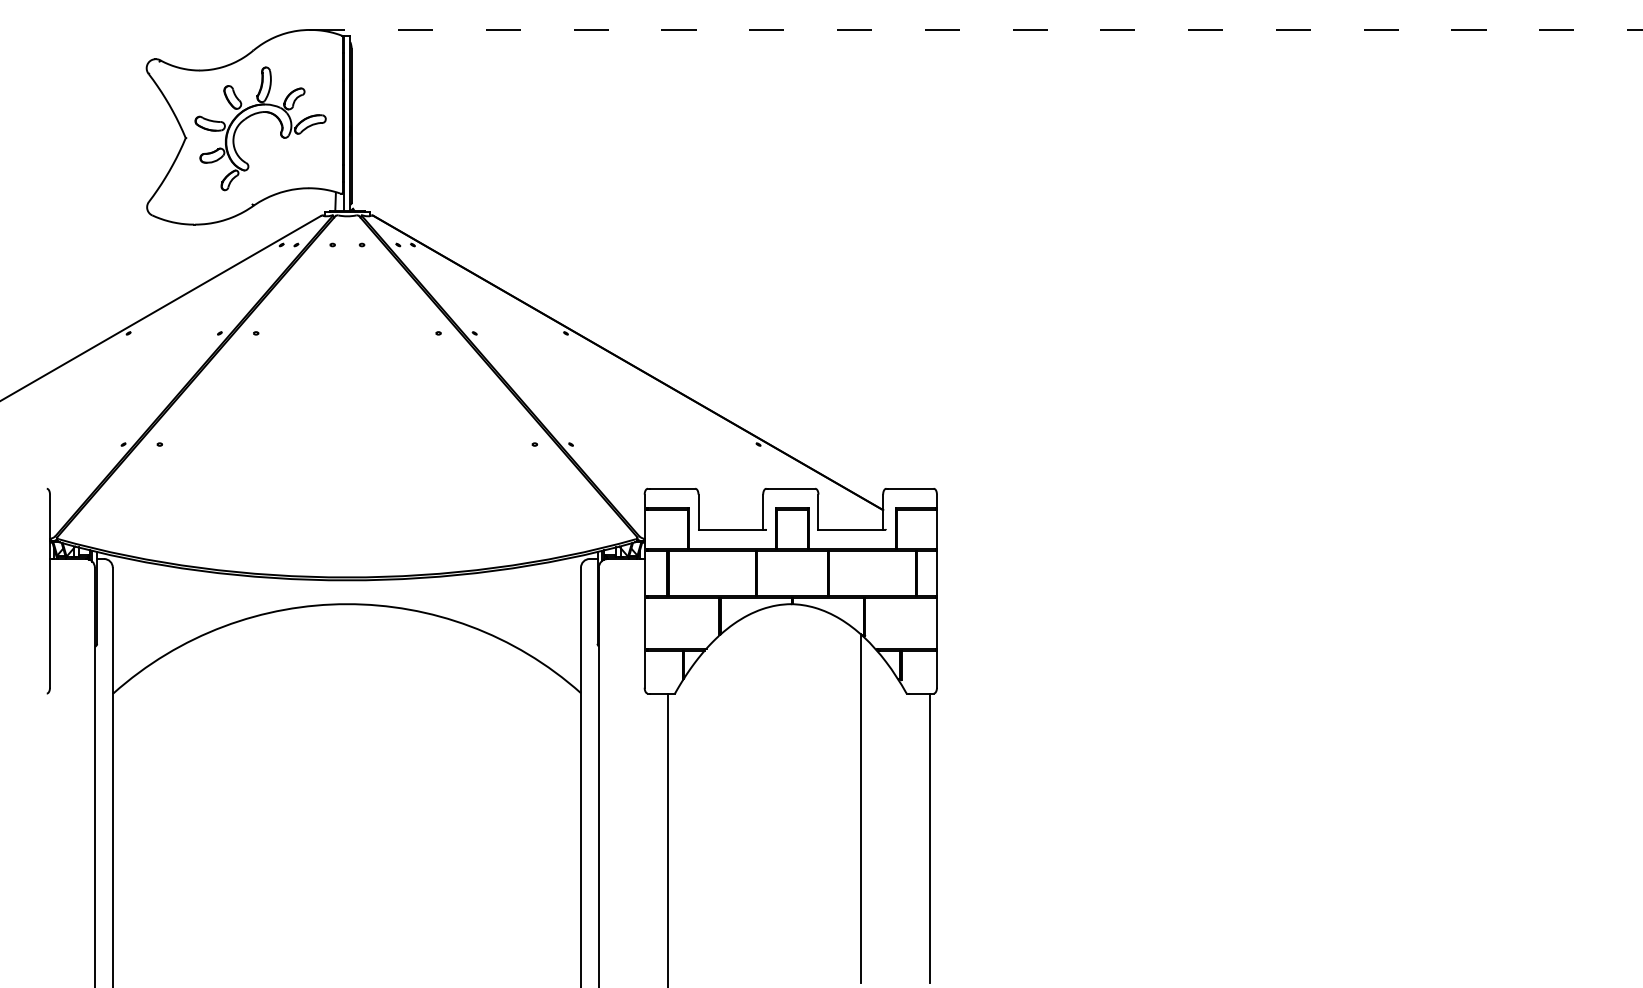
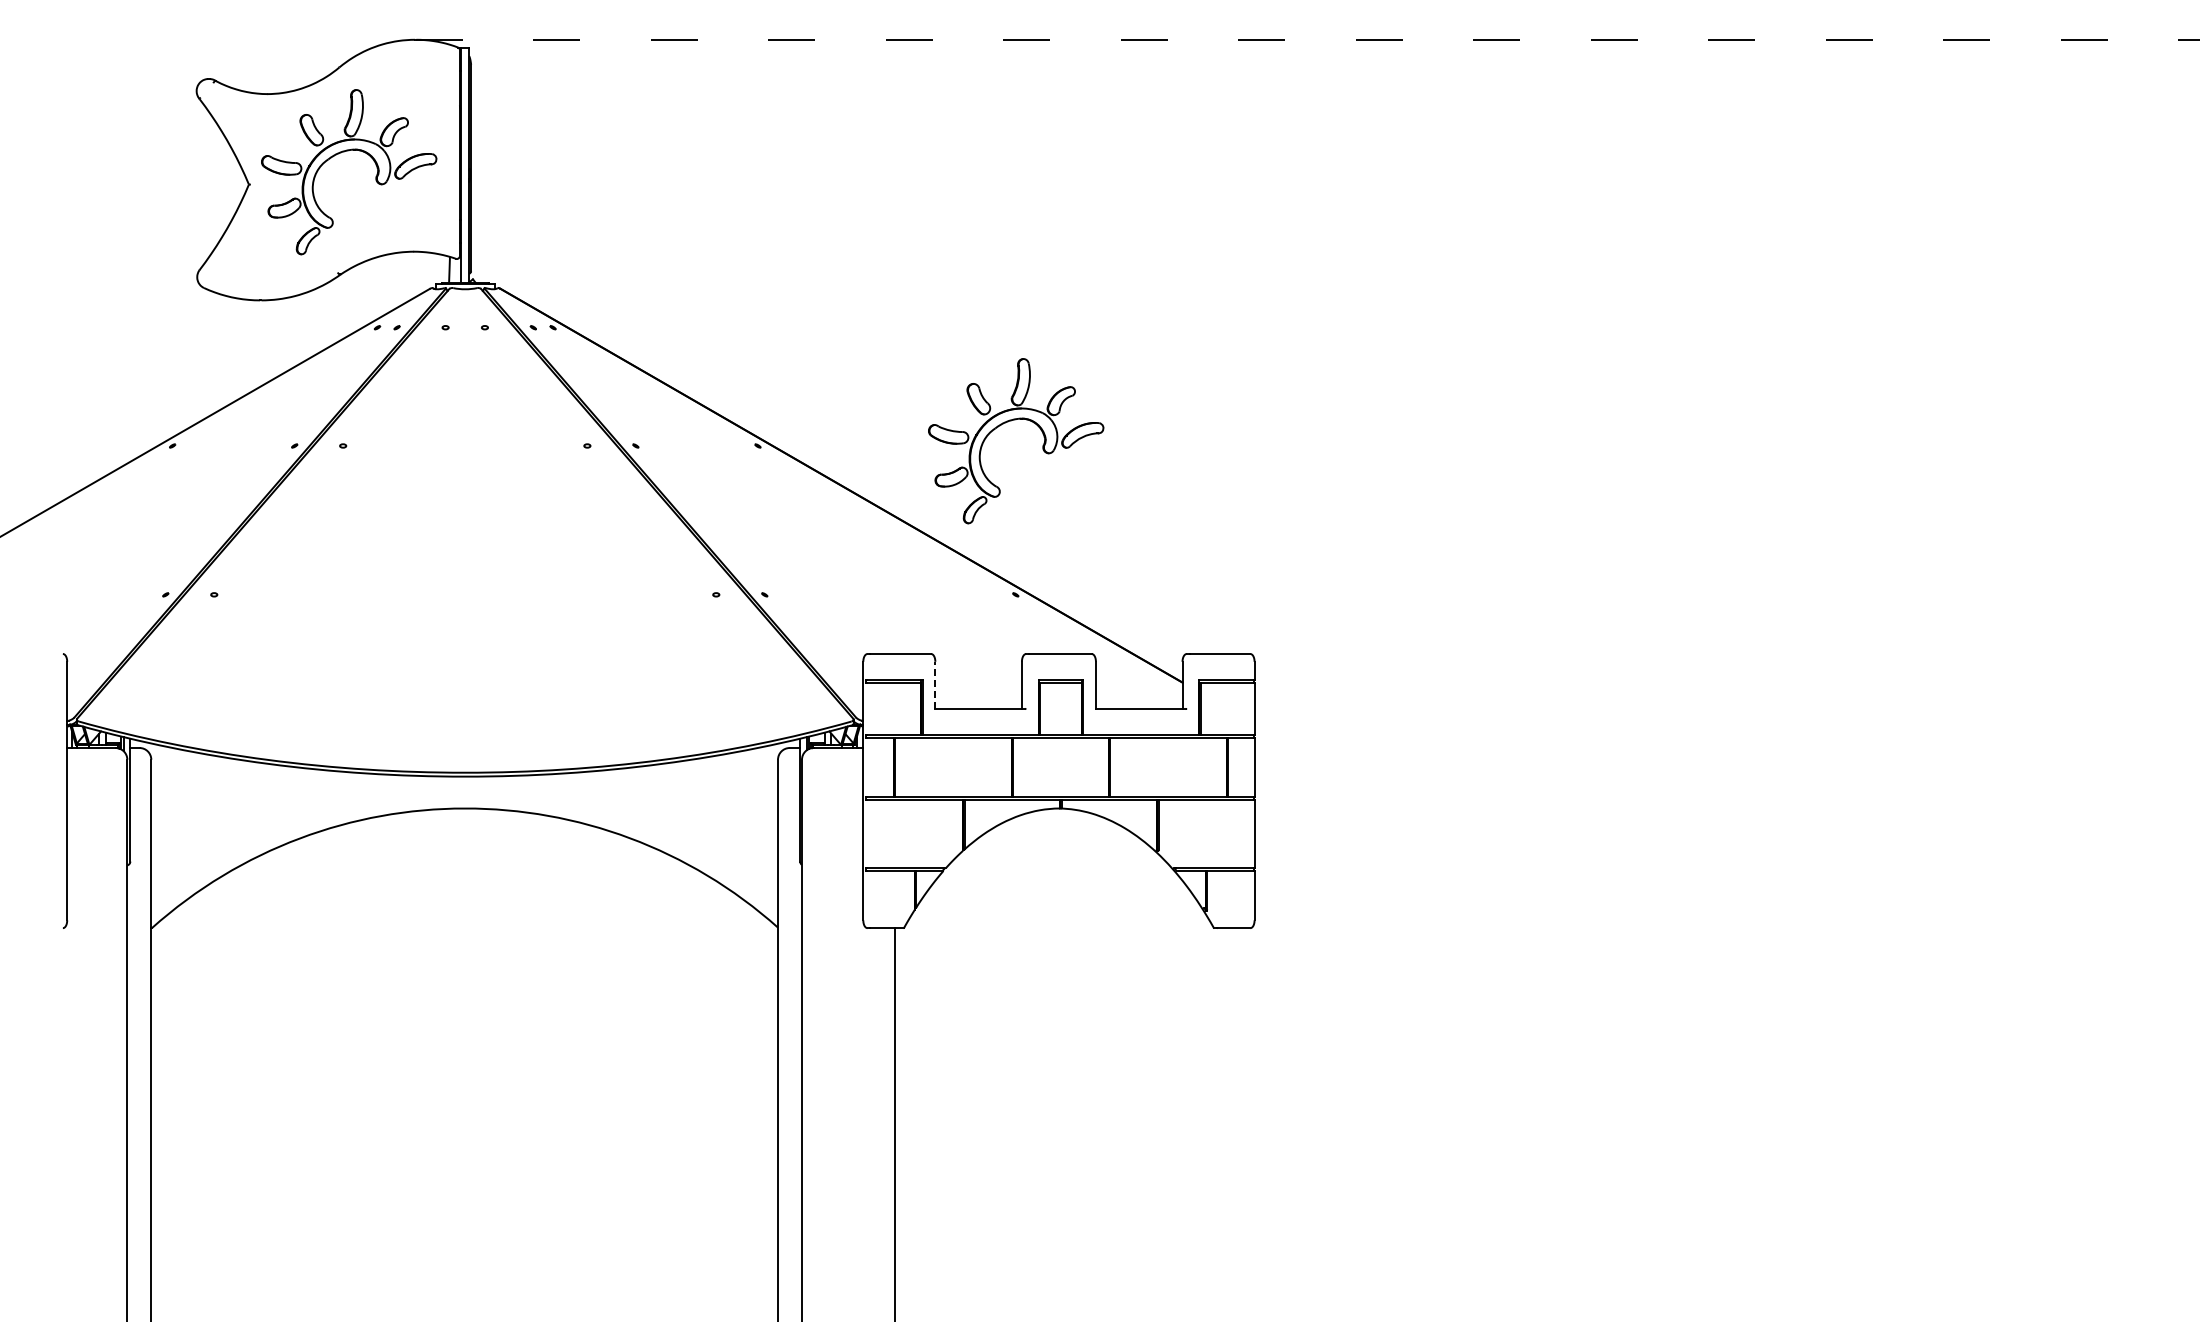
part: (755, 315) -> (1011, 421), added
line: (698, 512) -> (935, 685), solid -> dashed
line: (860, 808) -> (1152, 1081), removed
line: (930, 837) -> (1245, 1121), removed

